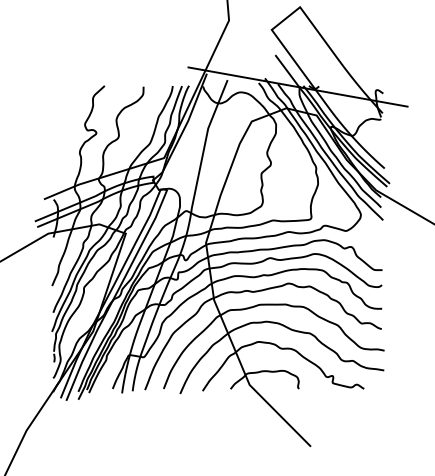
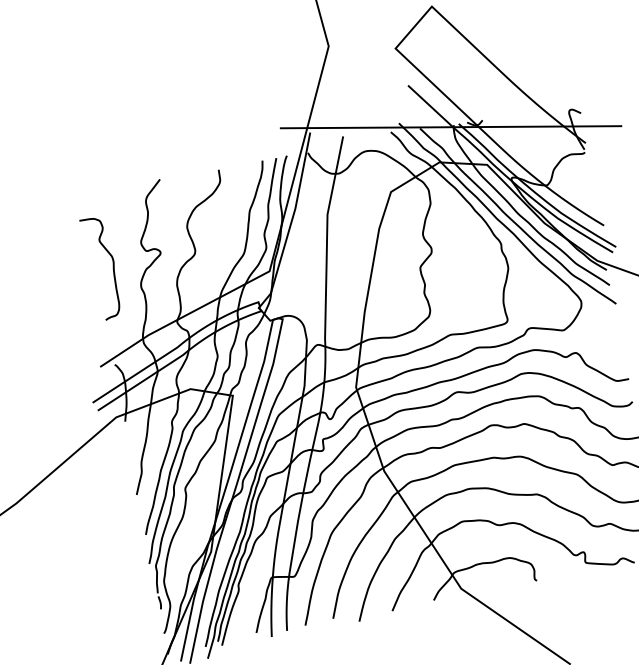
curve: (63, 136) -> (112, 266), added

